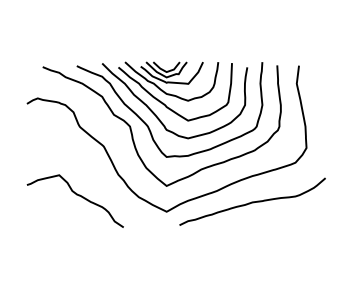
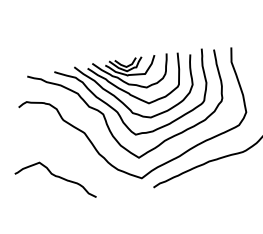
curve: (76, 195) -> (55, 176), moved

